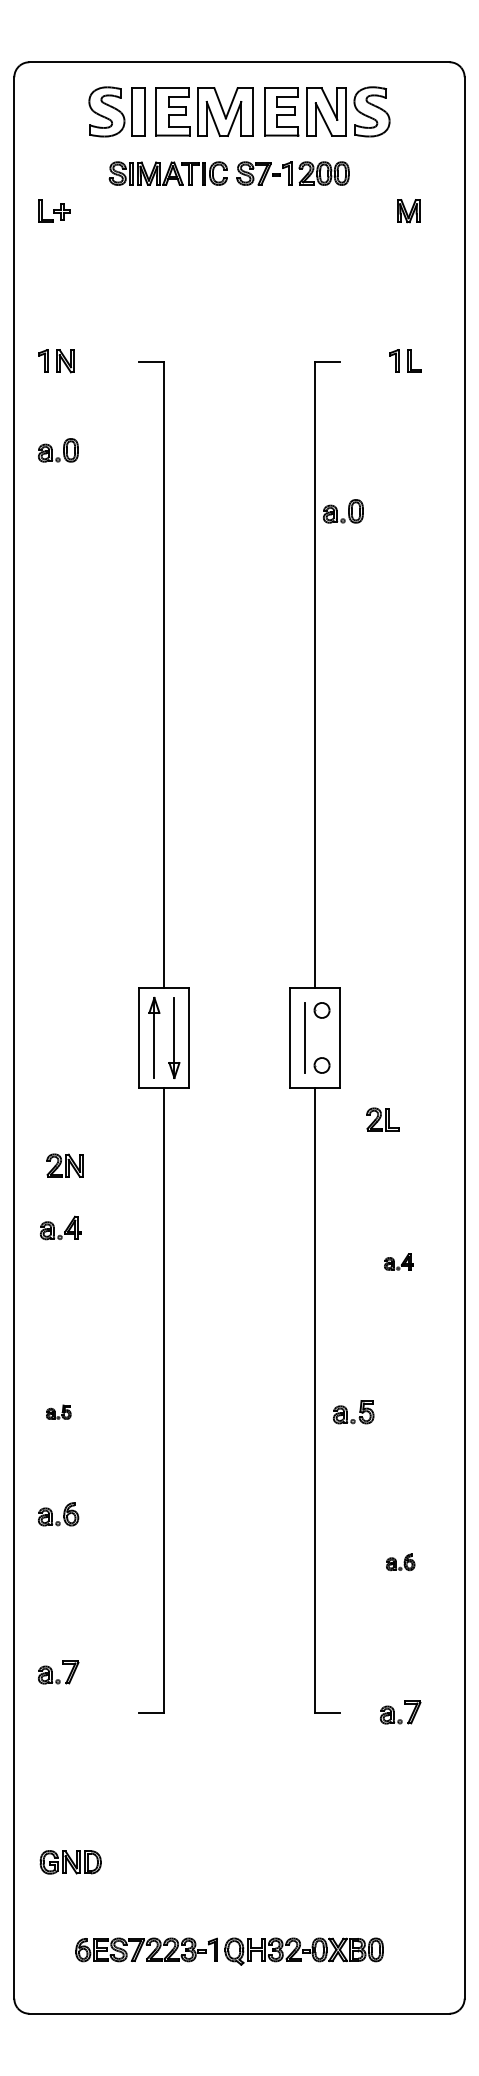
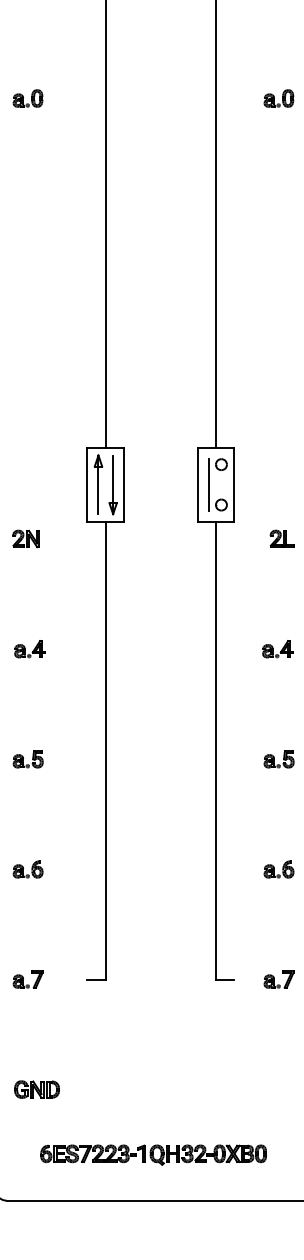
part: (58, 450) -> (28, 98), moved
part: (343, 511) -> (279, 98), moved
part: (382, 1119) -> (281, 538), moved
part: (64, 1165) -> (25, 538), moved
part: (60, 1227) -> (29, 648), moved
part: (398, 1261) -> (277, 648), size x1.43
part: (58, 1412) -> (28, 759), size x1.67
part: (353, 1412) -> (279, 759), moved
part: (58, 1514) -> (28, 869), moved
part: (400, 1562) -> (279, 869), size x1.43
part: (58, 1672) -> (28, 979), moved

